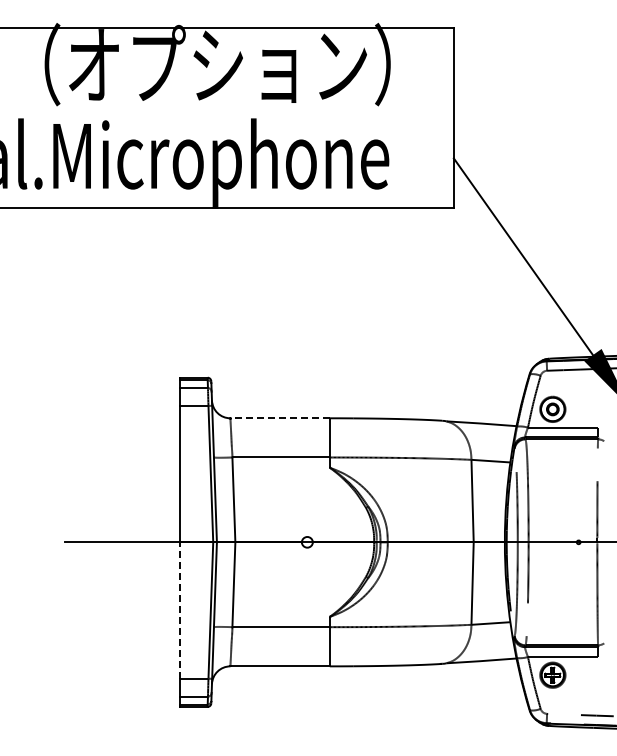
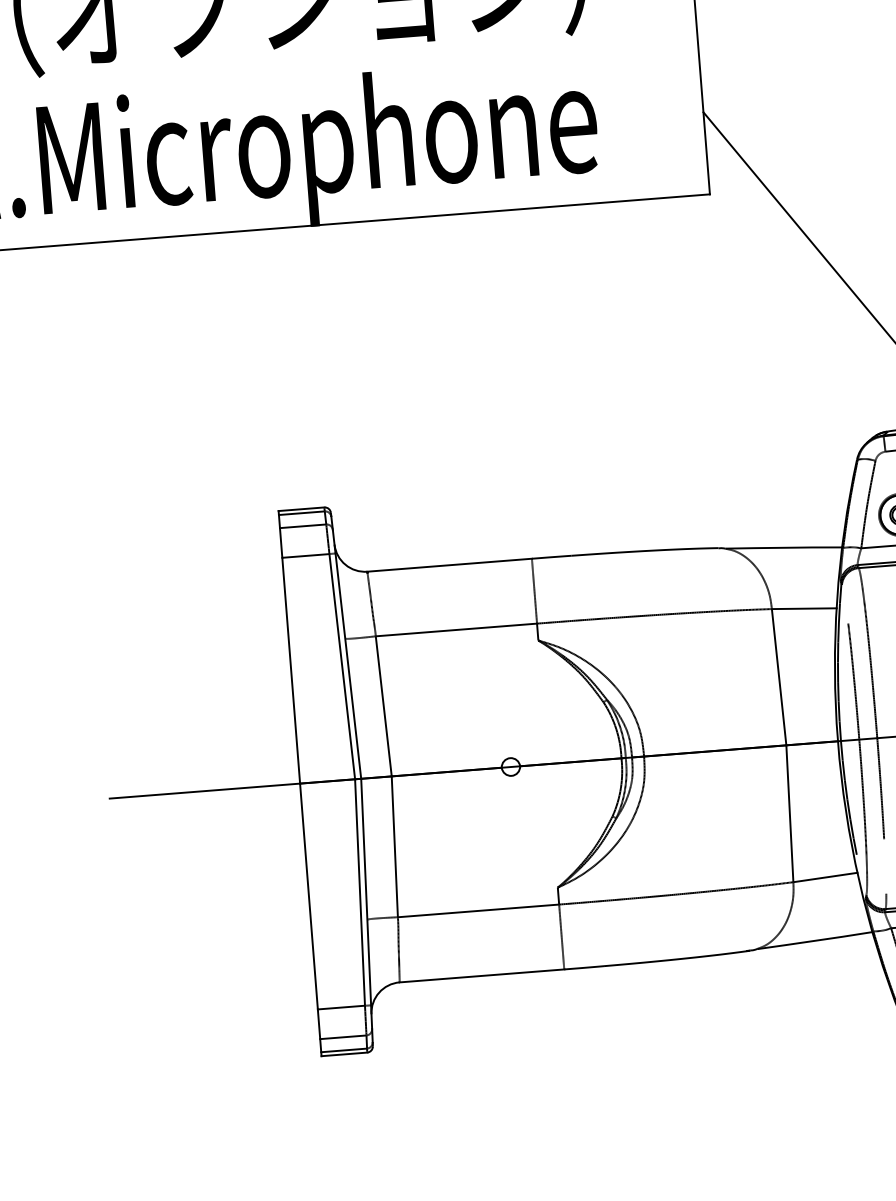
line: (280, 418) -> (450, 565), dashed -> solid
line: (180, 610) -> (309, 896), dashed -> solid

